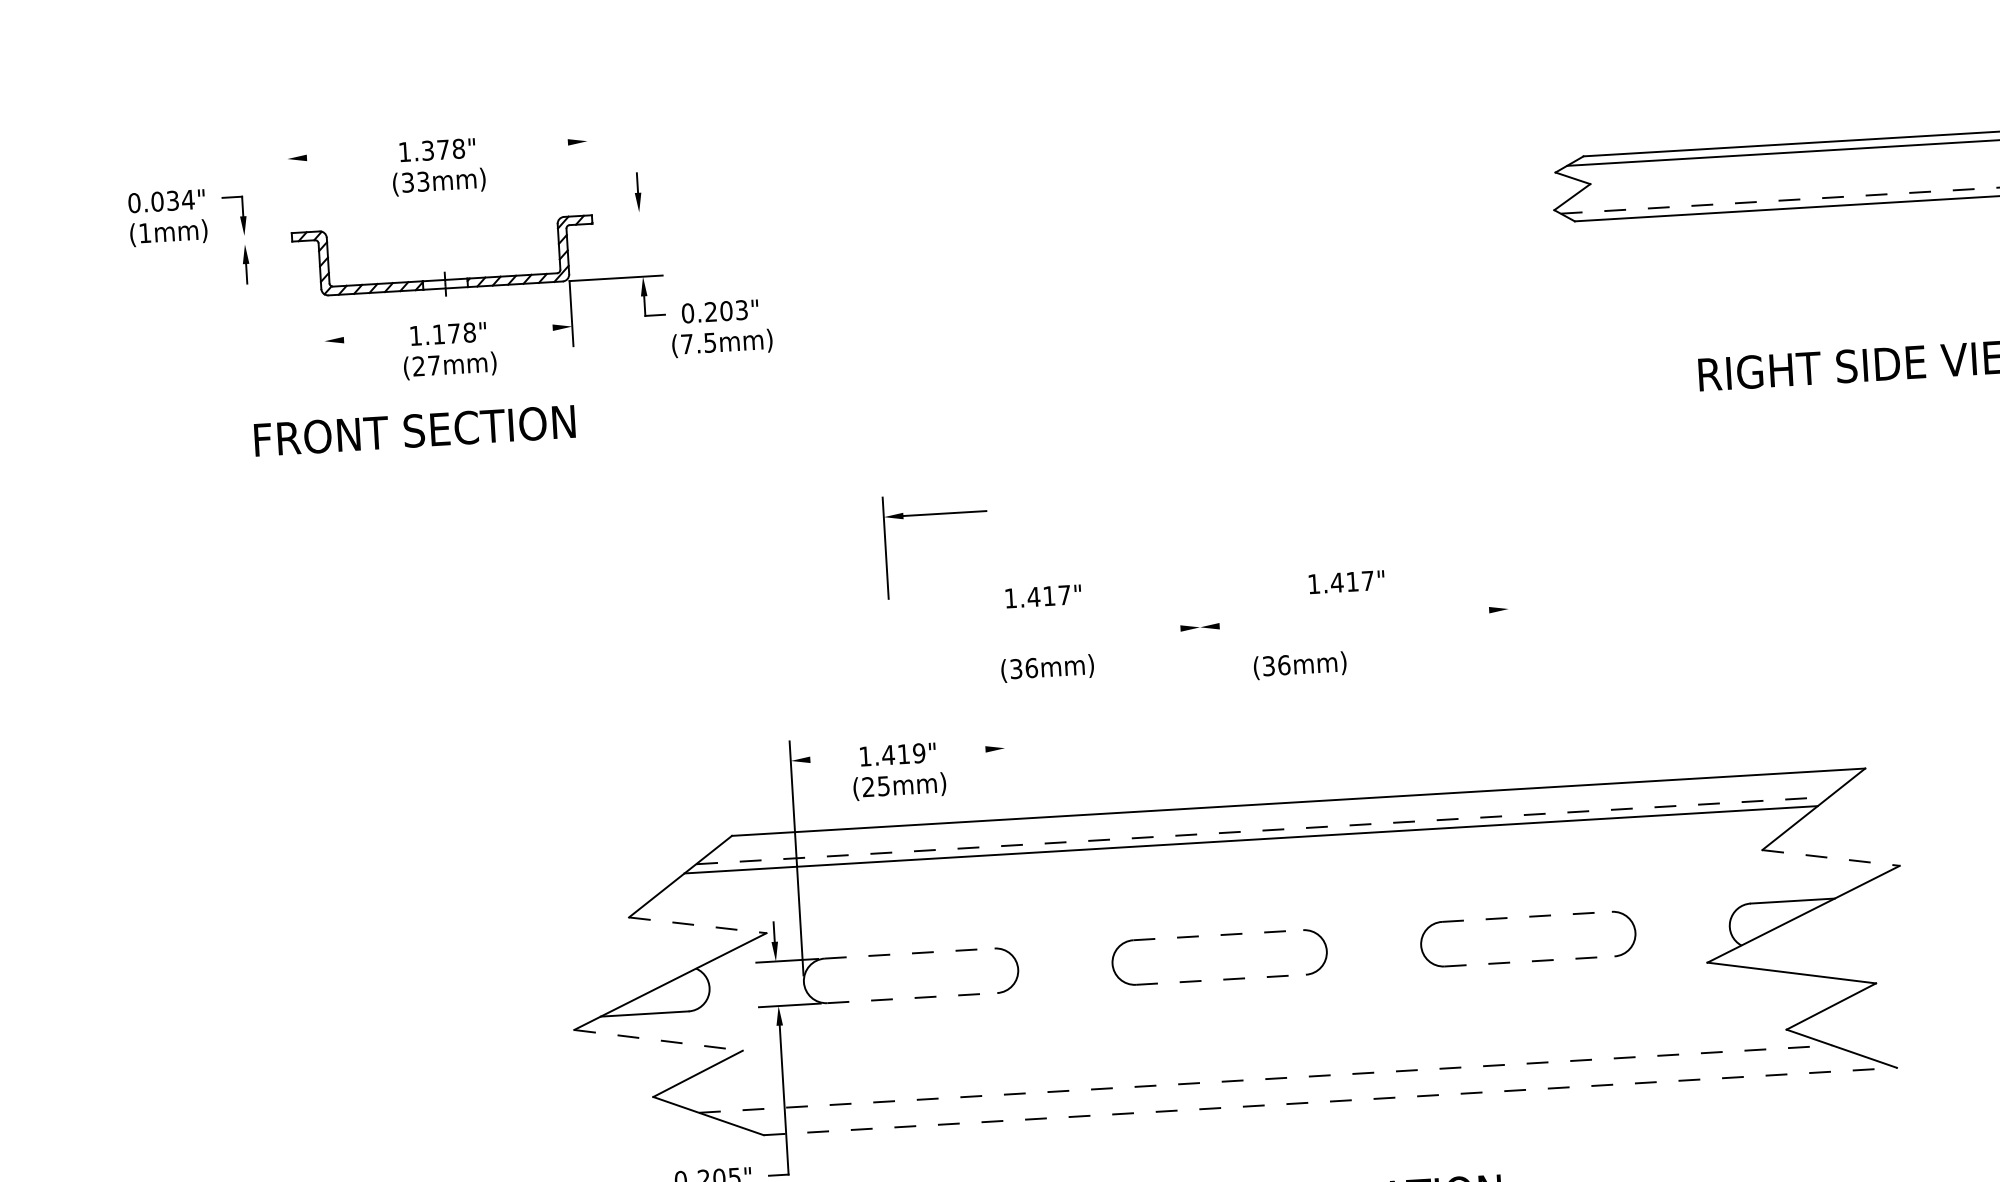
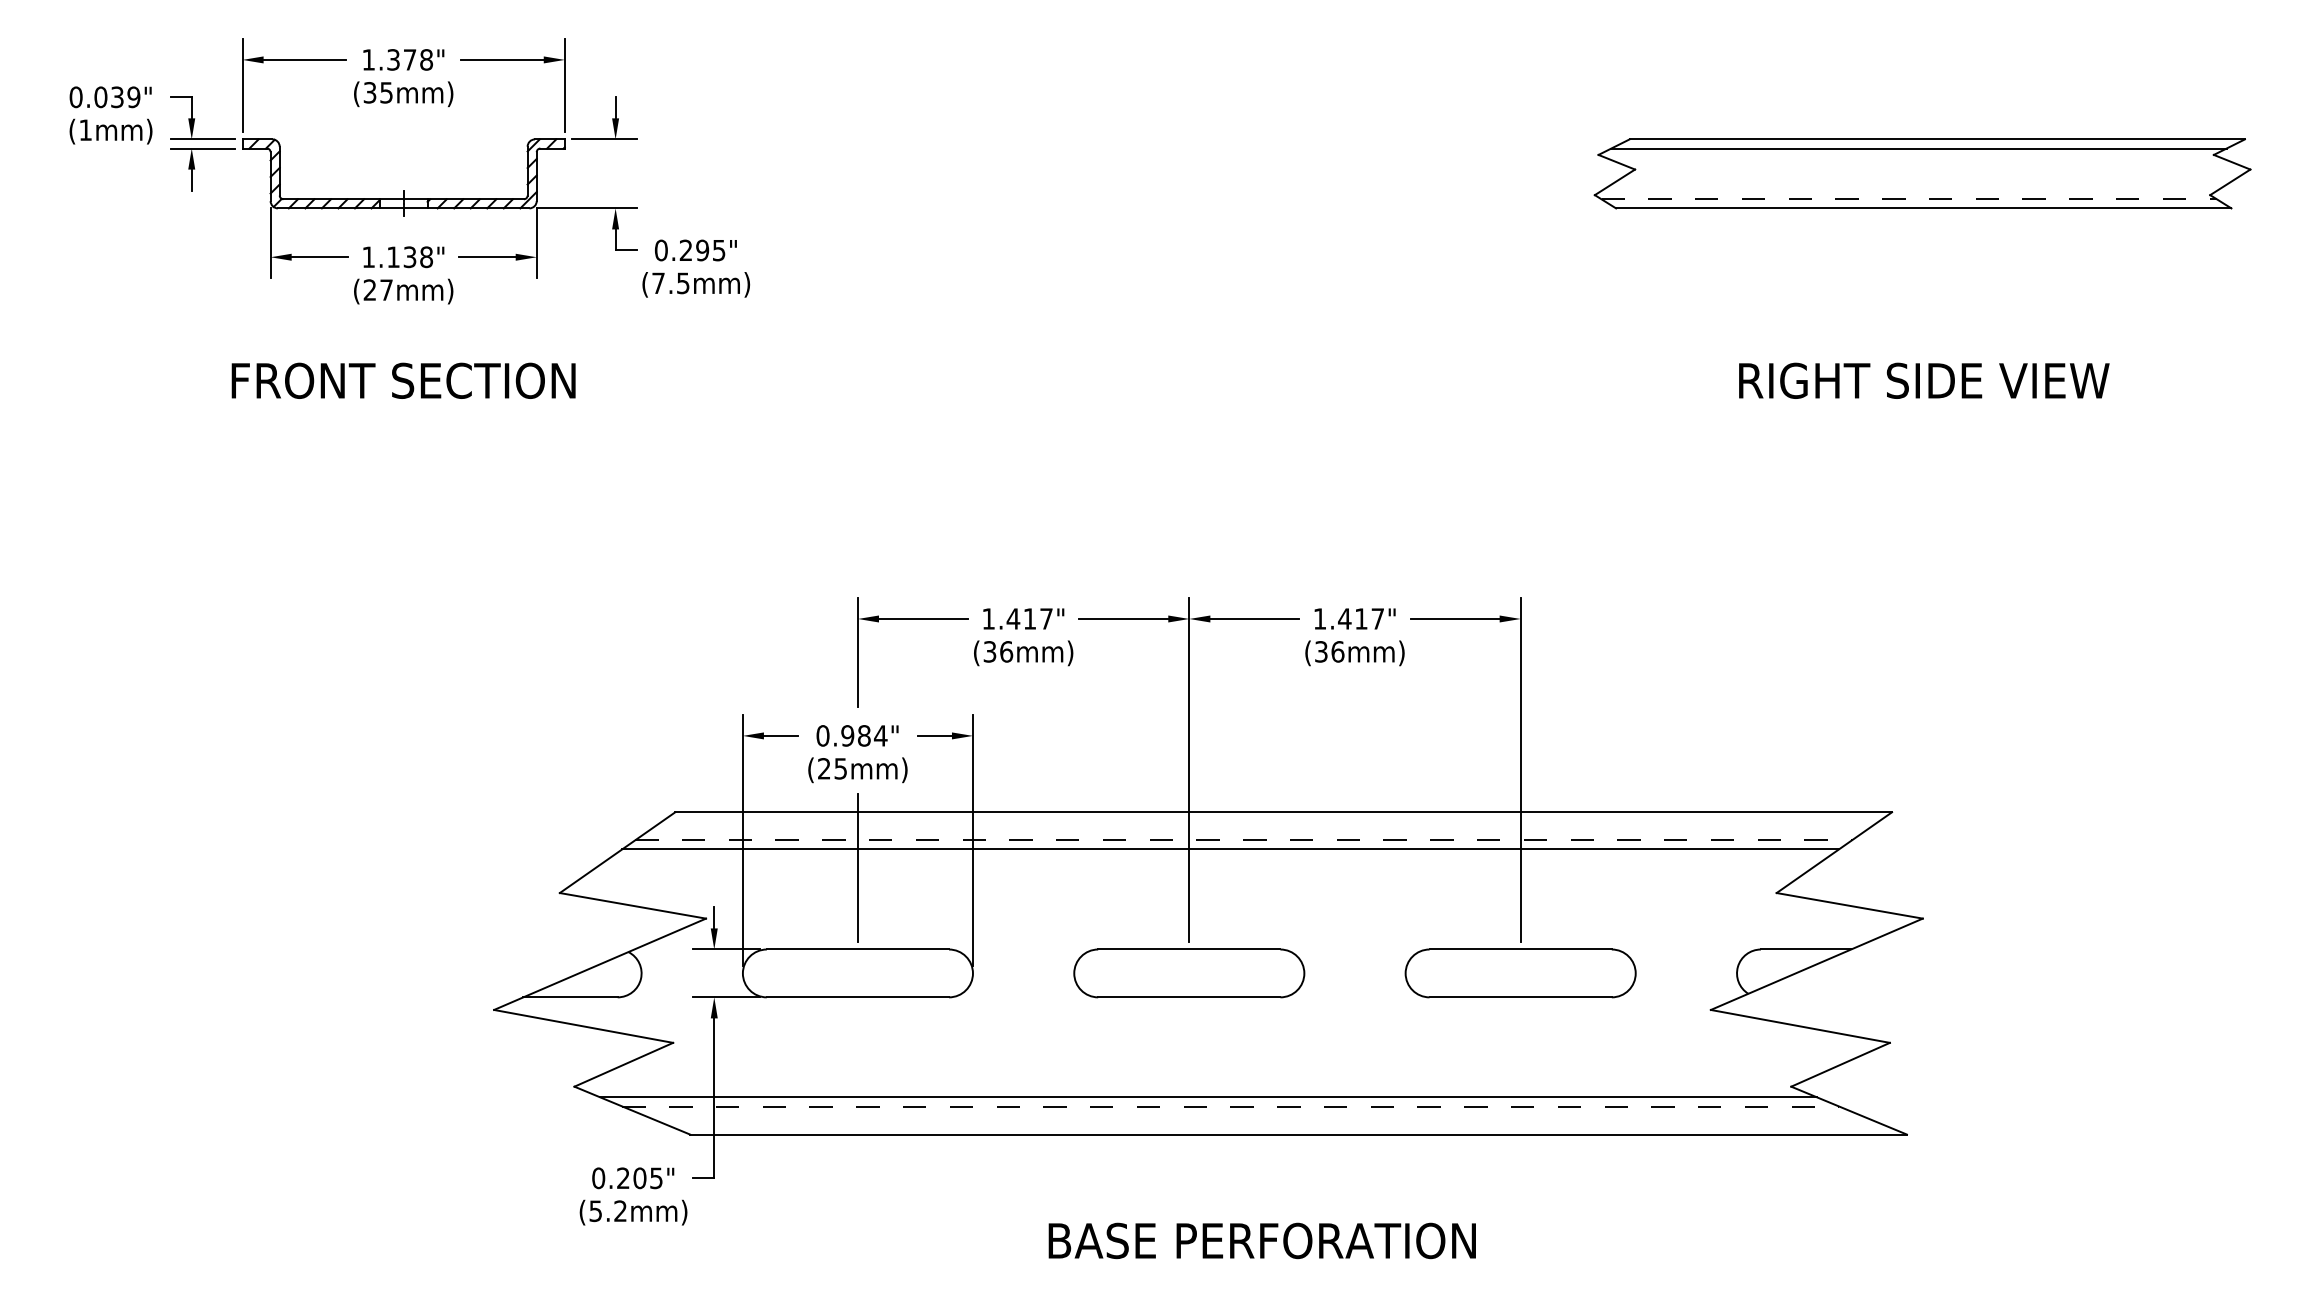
line: (529, 144) -> (502, 59), added
line: (345, 155) -> (304, 59), added
line: (588, 165) -> (564, 85), added
text: (423, 181) -> (386, 92), (33mm) -> (35mm)
line: (288, 182) -> (242, 85), added
text: (187, 200) -> (133, 97), 0.034" -> 0.039"
line: (628, 213) -> (604, 139), added
line: (254, 235) -> (202, 139), added
line: (254, 243) -> (202, 148), added
text: (733, 310) -> (710, 250), 0.203" -> 0.295"
line: (323, 328) -> (270, 243), added
line: (526, 329) -> (487, 257), added
text: (453, 333) -> (409, 257), 1.178" -> 1.138"
line: (369, 338) -> (319, 257), added
text: (414, 430) -> (403, 380), moved
part: (934, 514) -> (912, 619), moved
text: (1346, 581) -> (1354, 618), moved
text: (1043, 596) -> (1023, 618), moved
line: (1447, 612) -> (1454, 618), added
line: (1260, 623) -> (1254, 618), added
line: (1138, 630) -> (1123, 618), added
text: (1299, 665) -> (1354, 653), moved
line: (969, 749) -> (934, 735), added
line: (1516, 749) -> (1520, 769), added
text: (891, 754) -> (851, 735), 1.419" -> 0.984"
line: (825, 758) -> (780, 735), added
line: (1208, 767) -> (1189, 769), added
line: (1011, 845) -> (973, 840), added
line: (1831, 857) -> (1850, 905), dashed -> solid
line: (904, 878) -> (857, 868), added
line: (1527, 916) -> (1521, 949), dashed -> solid
line: (698, 924) -> (633, 905), dashed -> solid
line: (1218, 935) -> (1189, 949), dashed -> solid
line: (910, 953) -> (858, 949), dashed -> solid
line: (1530, 961) -> (1521, 997), dashed -> solid
line: (1221, 979) -> (1189, 997), dashed -> solid
line: (912, 998) -> (858, 997), dashed -> solid
line: (659, 1040) -> (584, 1026), dashed -> solid
line: (1244, 1071) -> (1208, 1097), added
line: (1331, 1101) -> (1299, 1134), dashed -> solid

